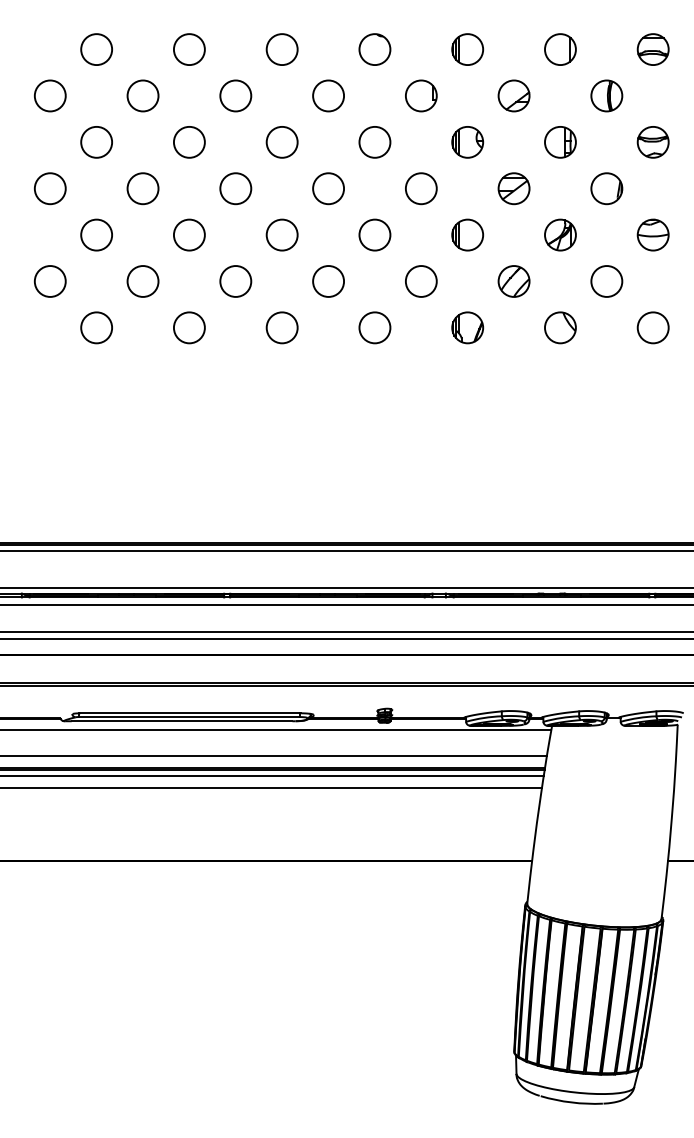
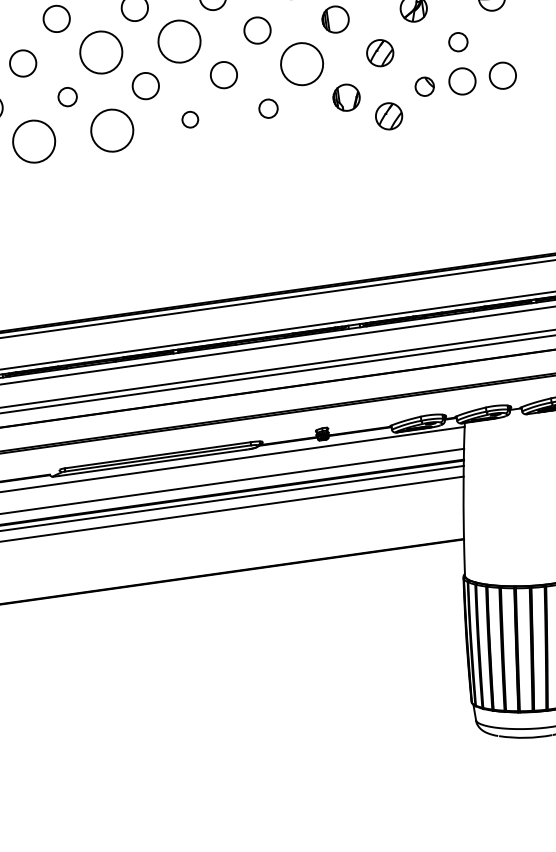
circle: (188, 234) -> (100, 52), size x1.6
circle: (281, 234) -> (178, 41), size x1.6
circle: (142, 281) -> (67, 97), size x0.7
circle: (420, 281) -> (301, 64), size x1.6
circle: (606, 281) -> (458, 42), size x0.7
circle: (96, 327) -> (33, 141), size x1.6
circle: (188, 327) -> (111, 130), size x1.6
circle: (281, 327) -> (189, 119), size x0.6
circle: (374, 327) -> (268, 108), size x0.7
part: (560, 327) -> (424, 86), size x0.7
circle: (604, 327) -> (461, 81), added
part: (513, 356) -> (388, 116), added

